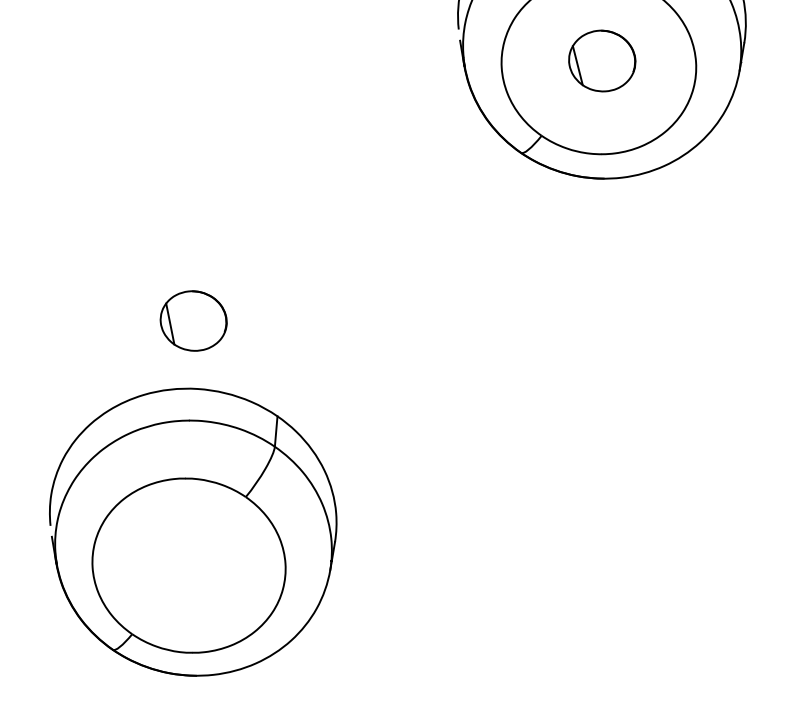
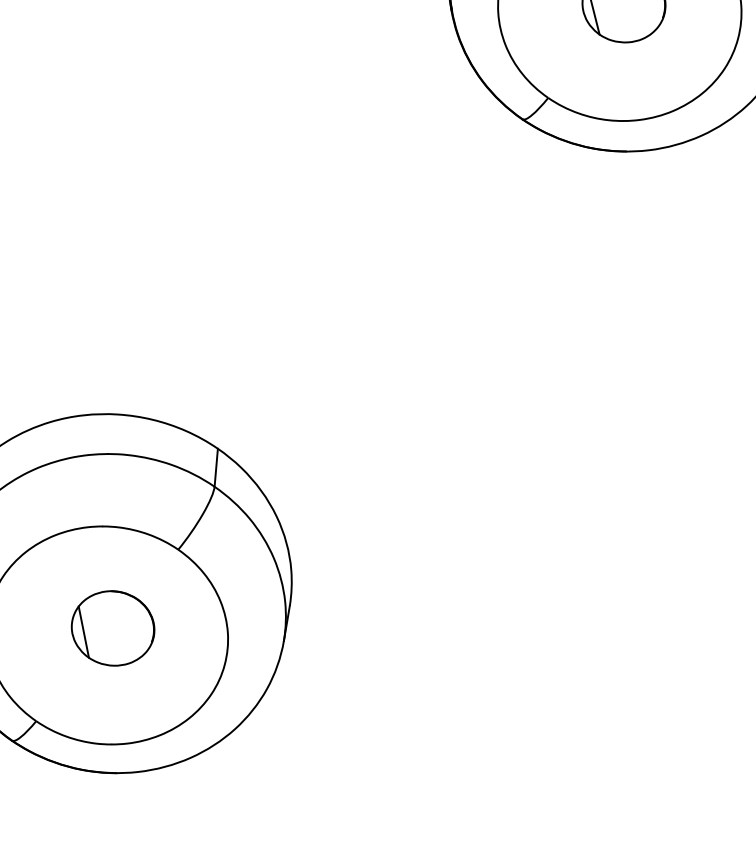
part: (193, 320) -> (112, 627), moved

